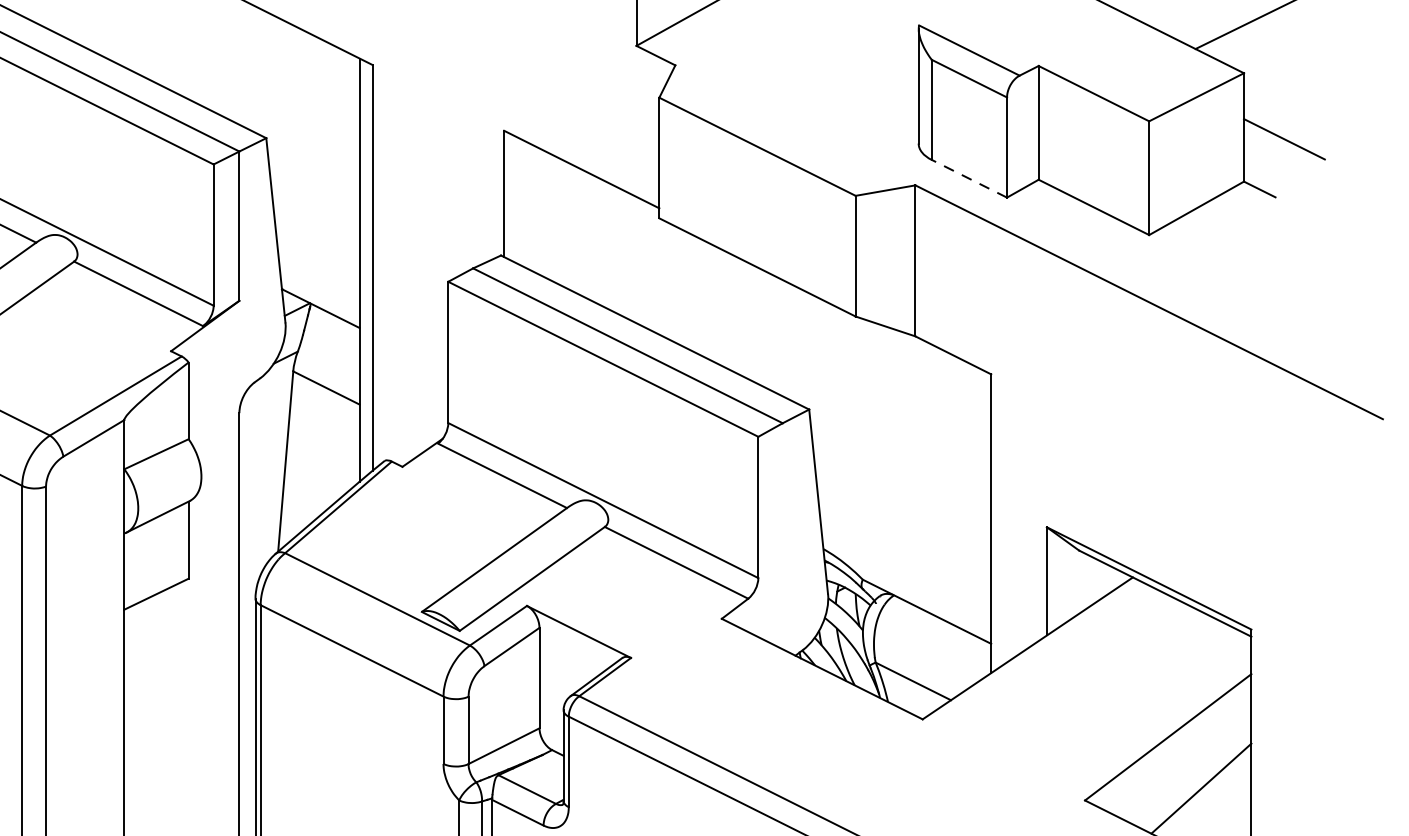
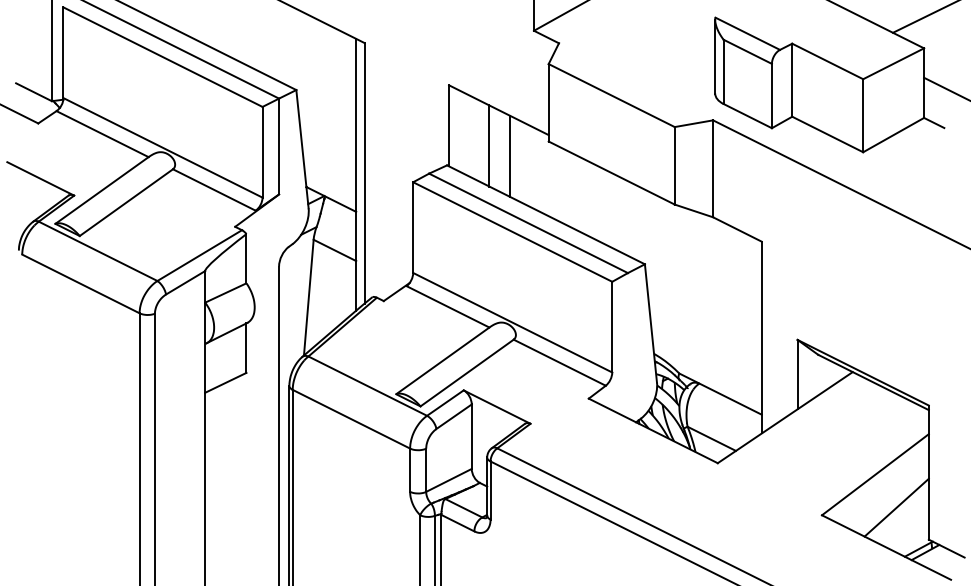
line: (968, 177) -> (747, 115), dashed -> solid
line: (567, 224) -> (489, 145), added
line: (599, 241) -> (510, 156), added

